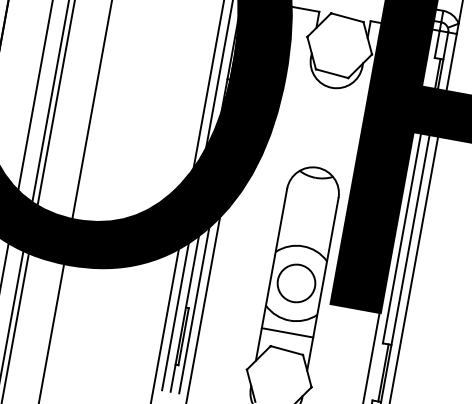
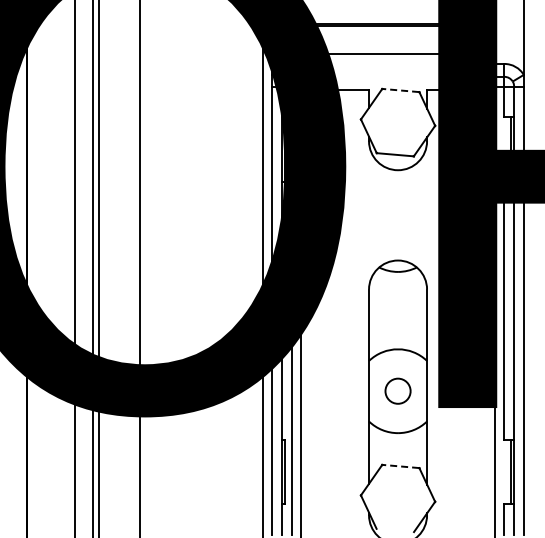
line: (347, 17) -> (400, 90), solid -> dashed
circle: (296, 283) -> (398, 391), size x0.6
line: (287, 333) -> (398, 447), removed
line: (286, 350) -> (400, 466), solid -> dashed

